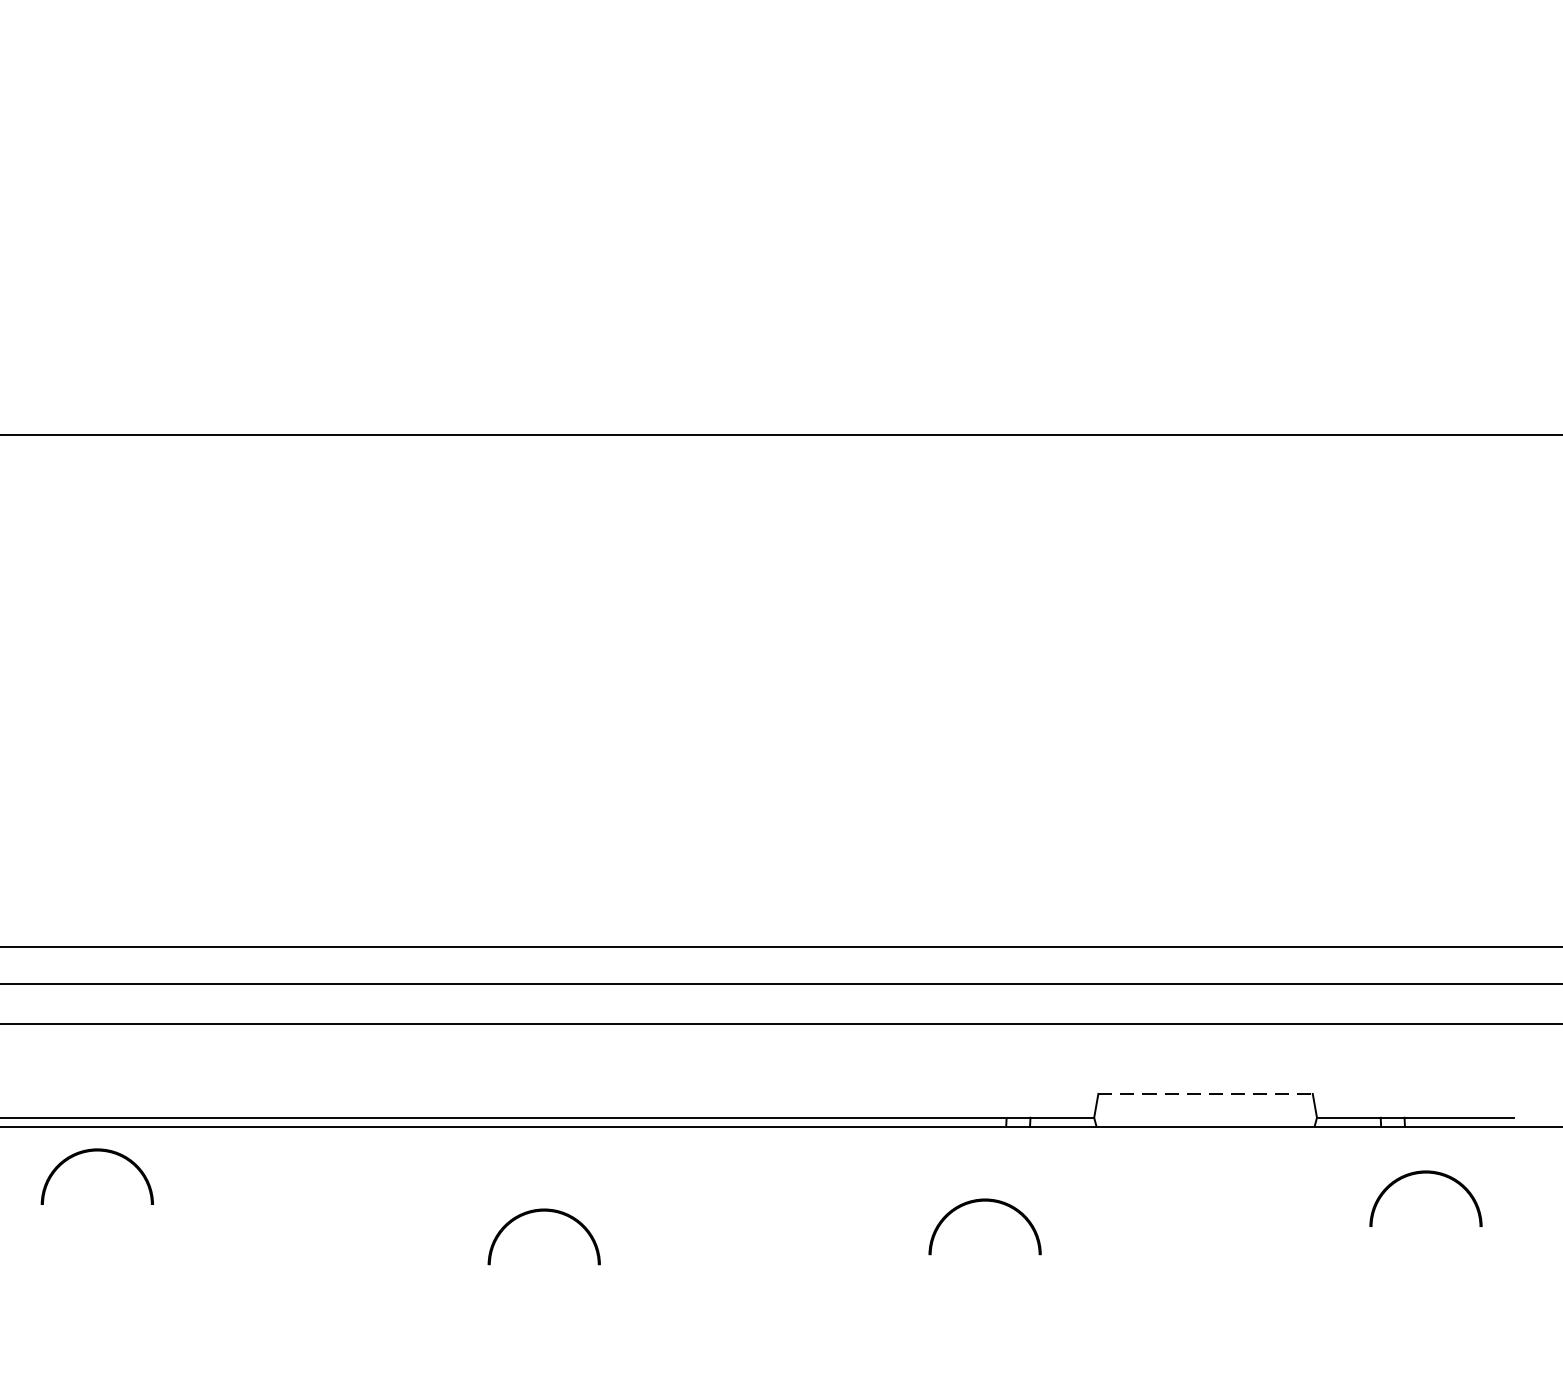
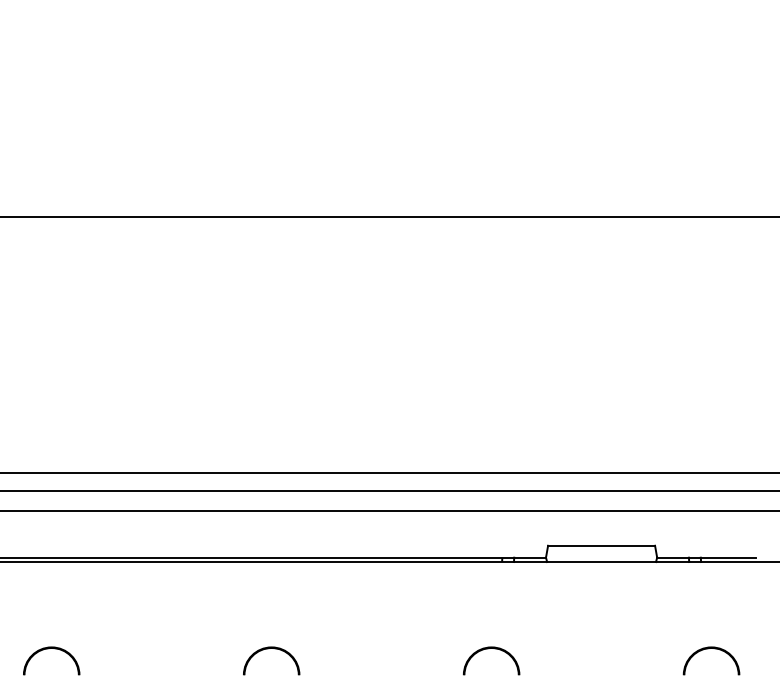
line: (1207, 1093) -> (602, 545), dashed -> solid
part: (91, 1153) -> (48, 649), moved
part: (1419, 1175) -> (708, 649), moved
part: (978, 1203) -> (488, 649), moved
part: (537, 1213) -> (268, 649), moved

